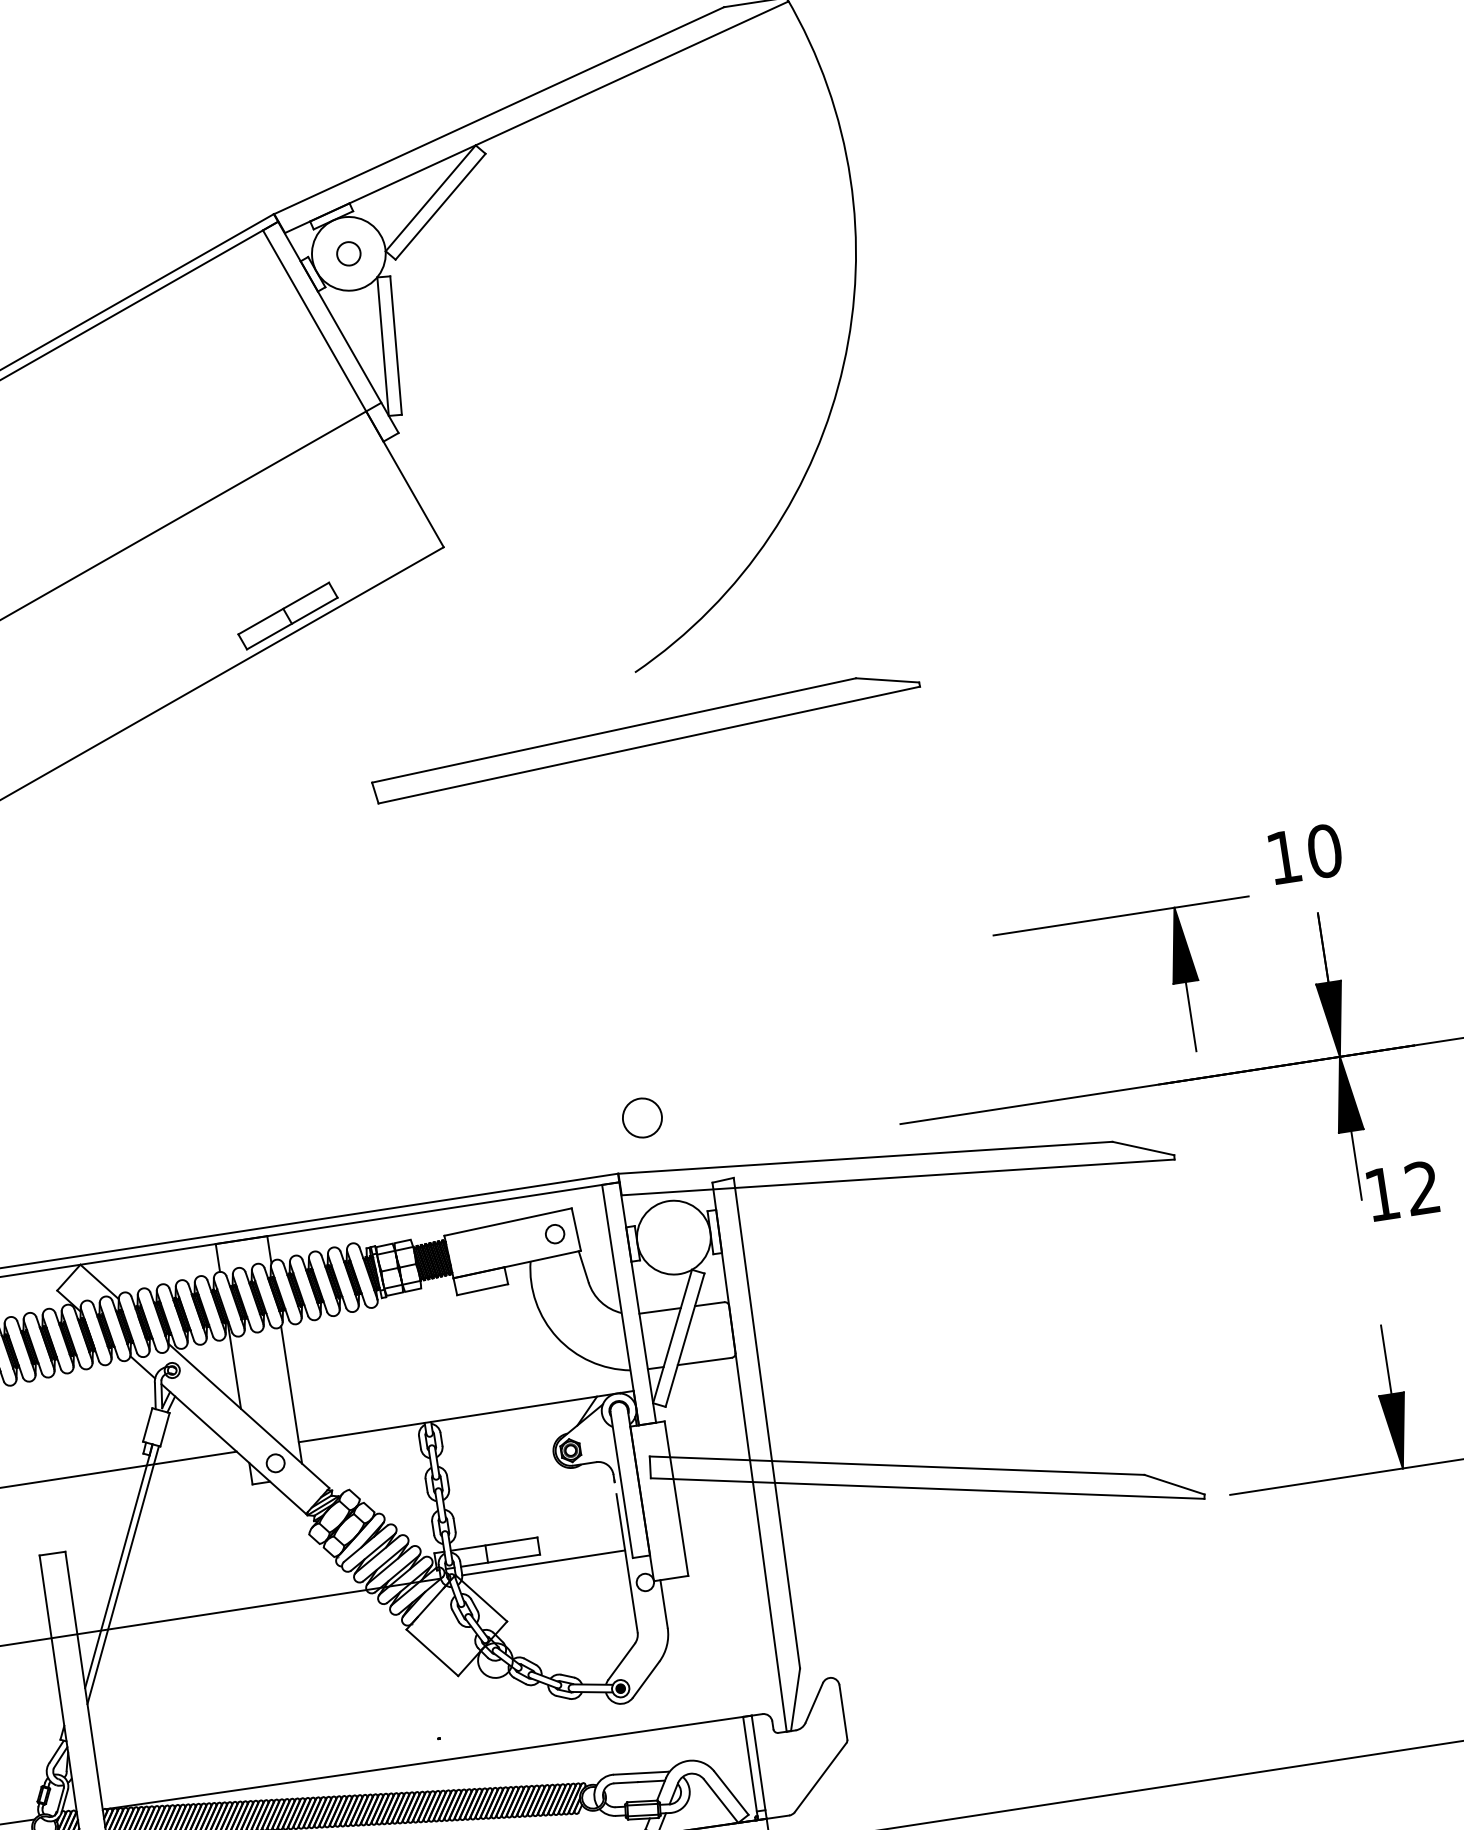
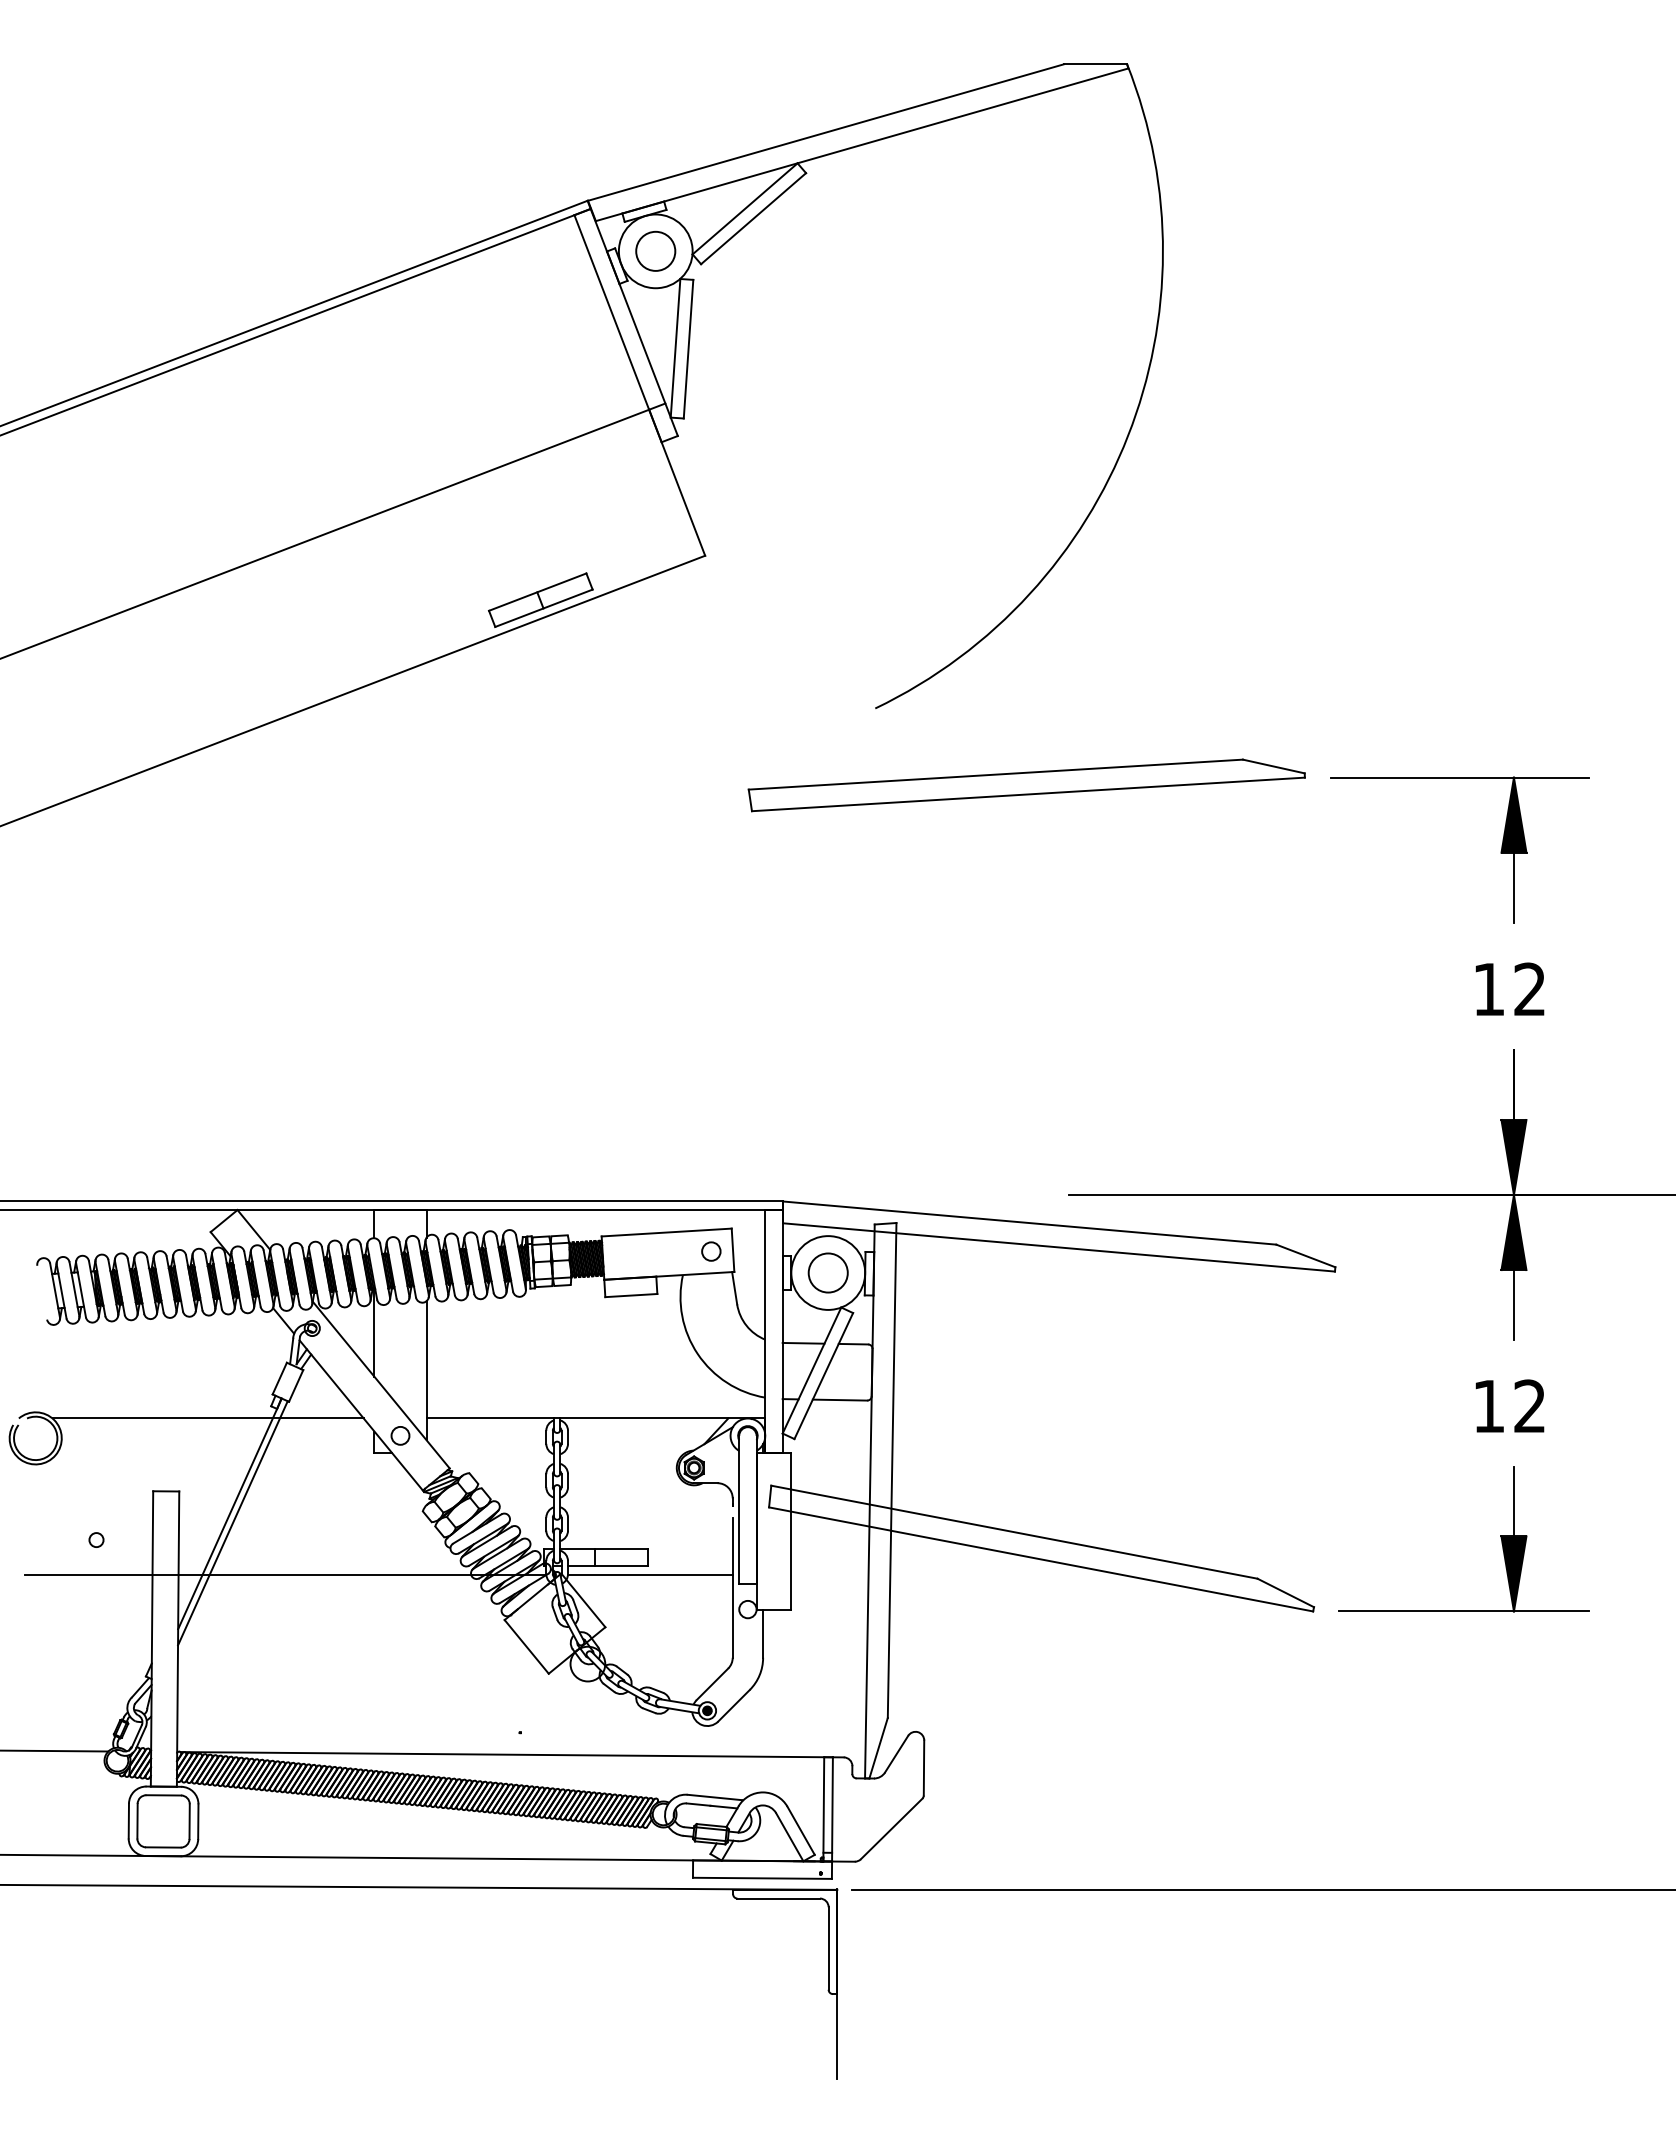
circle: (348, 253) -> (655, 250), size x1.67
part: (646, 736) -> (1026, 785), moved
text: (1325, 851) -> (1530, 989), 10 -> 12
part: (1172, 982) -> (1500, 851), moved
circle: (641, 1117) -> (827, 1272), moved
text: (1402, 1190) -> (1509, 1405), moved

